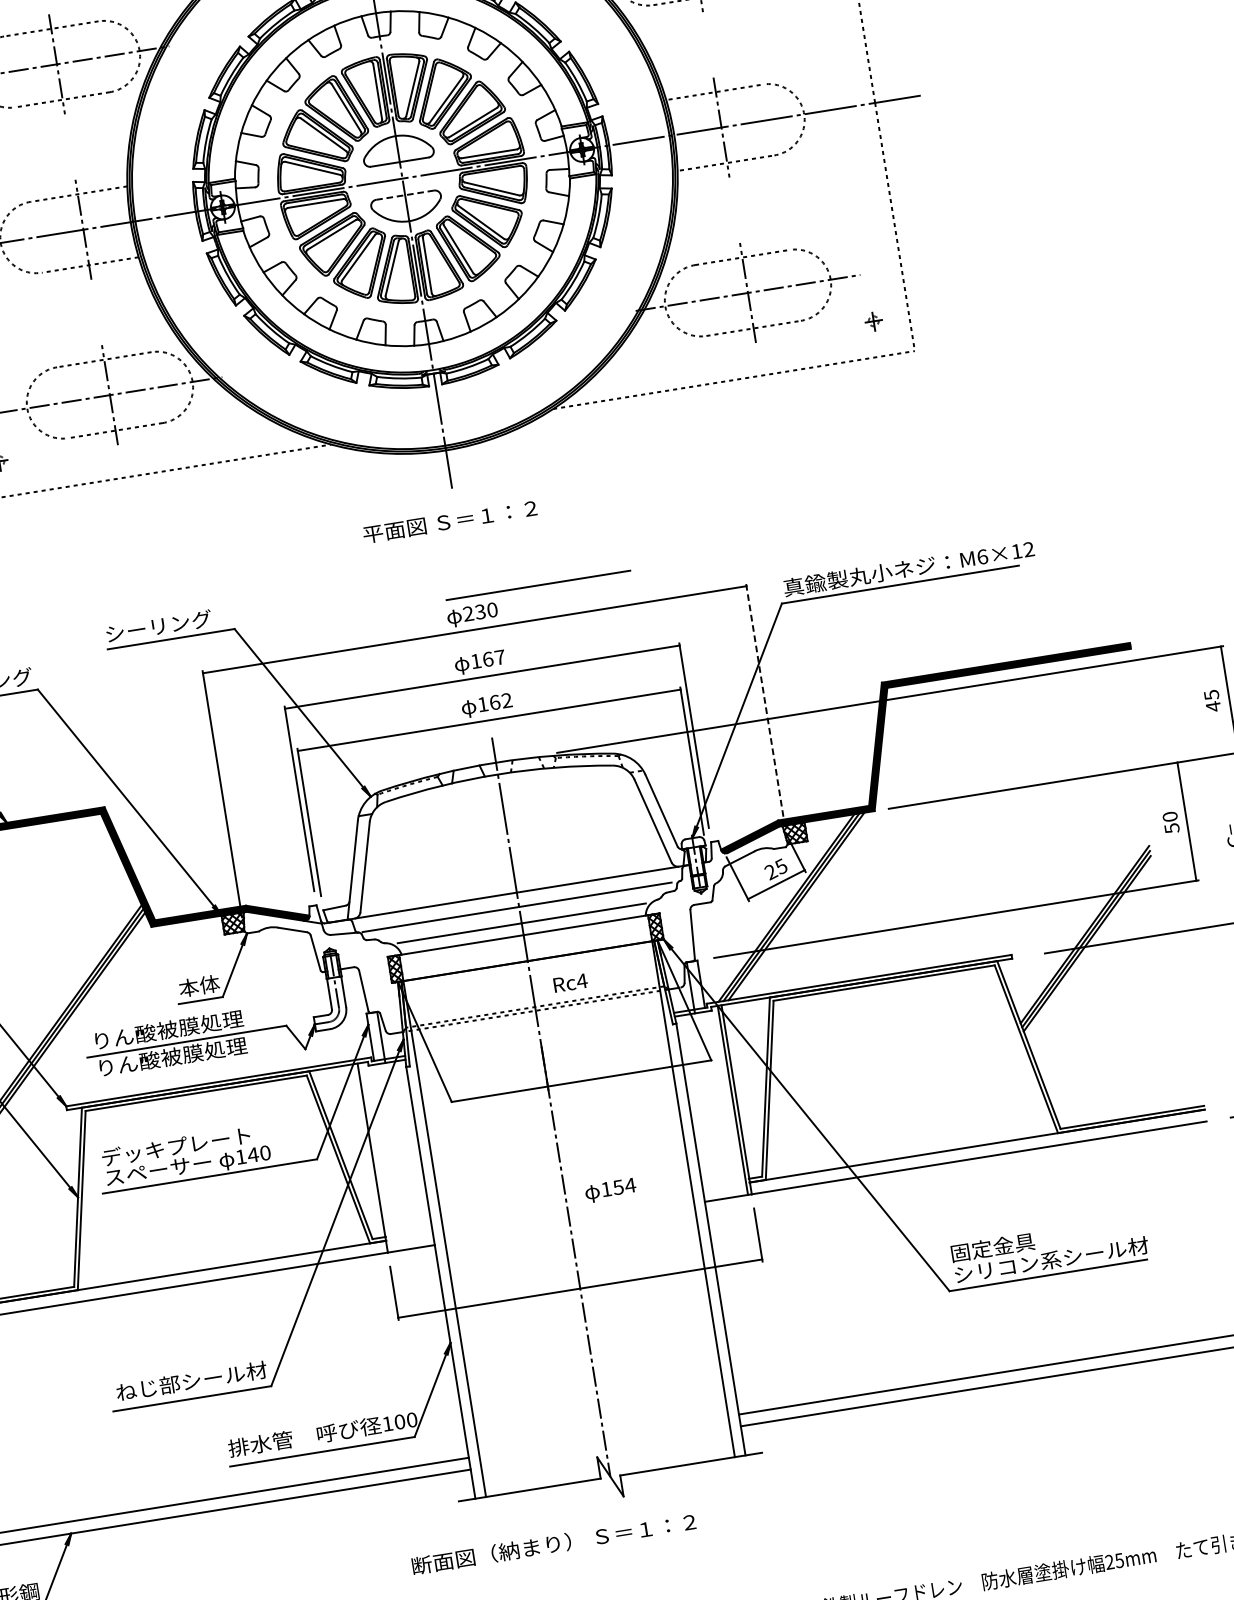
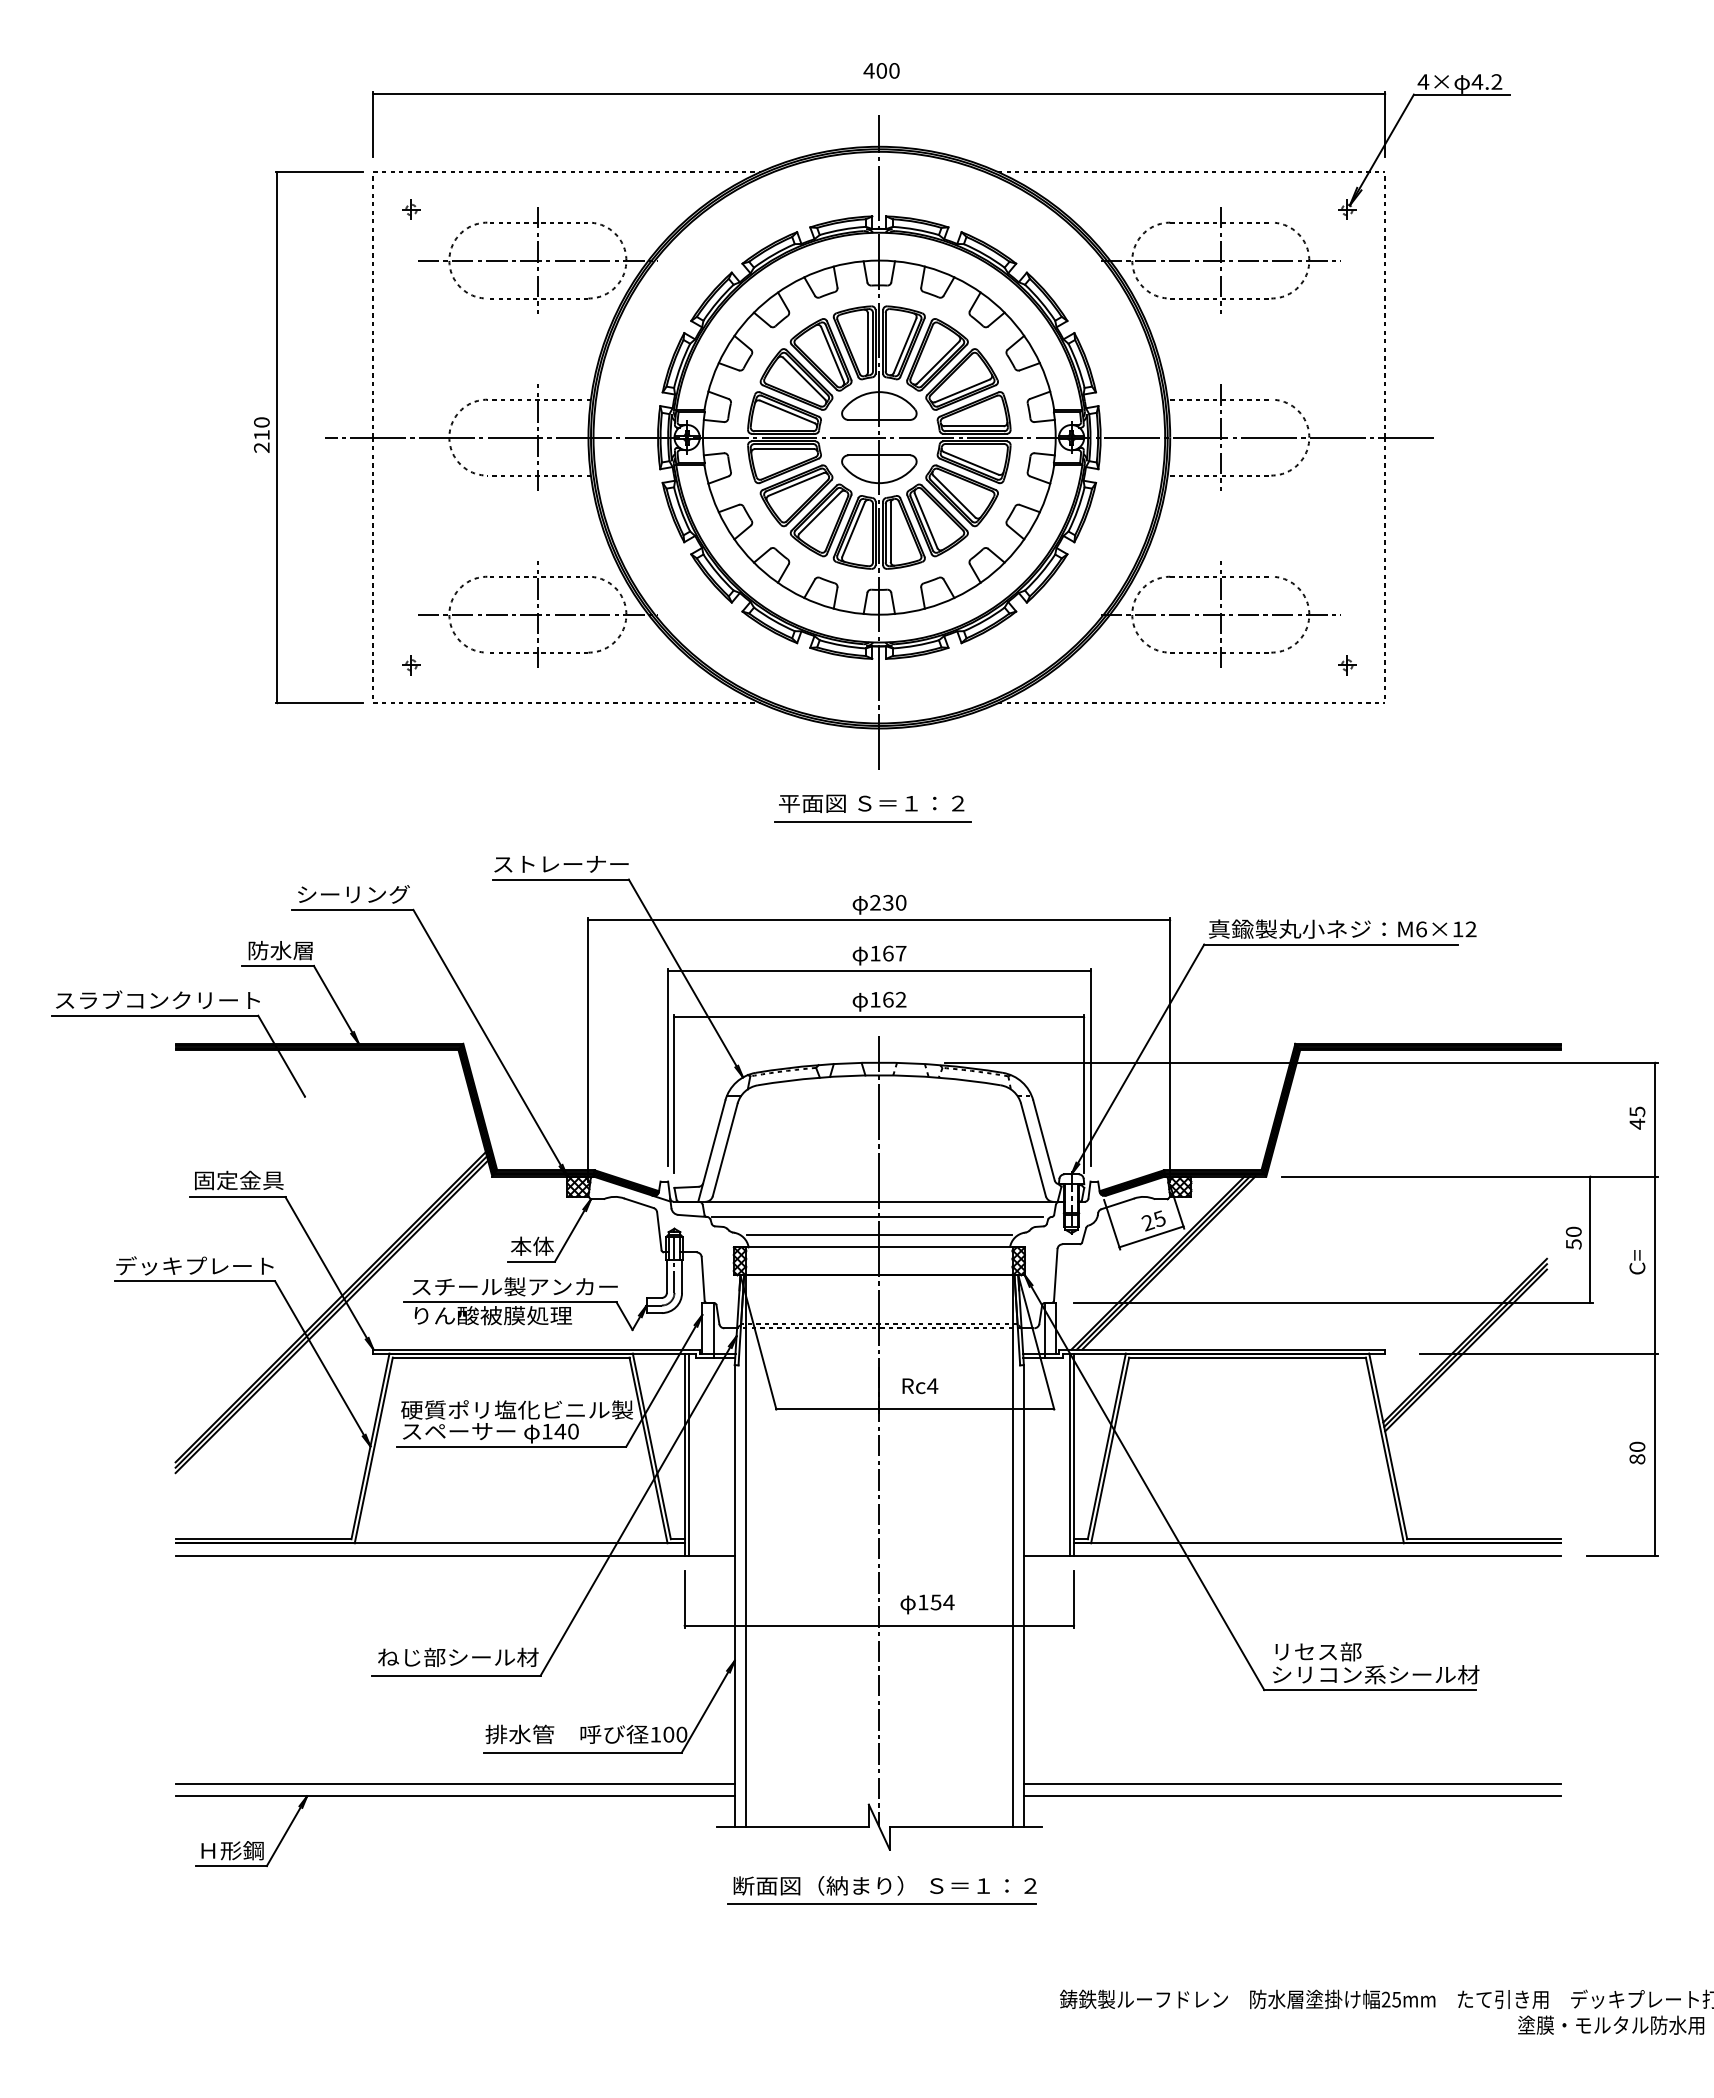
line: (405, 195) -> (879, 455), dashed -> solid
line: (537, 585) -> (872, 821), moved
text: (169, 624) -> (561, 863), シーリング -> ストレーナー
line: (766, 706) -> (1170, 1049), dashed -> solid
text: (570, 983) -> (920, 1386), moved
text: (188, 1026) -> (514, 1286), りん酸被膜処理 -> スチール製アンカー
text: (209, 1140) -> (517, 1409), デッキプレート -> 硬質ポリ塩化ビニル製
line: (376, 1157) -> (688, 1454), added
text: (610, 1190) -> (927, 1604), moved
text: (992, 1247) -> (1316, 1651), 固定金具 -> リセス部
text: (553, 1543) -> (884, 1885), moved
line: (624, 1548) -> (881, 1904), added

